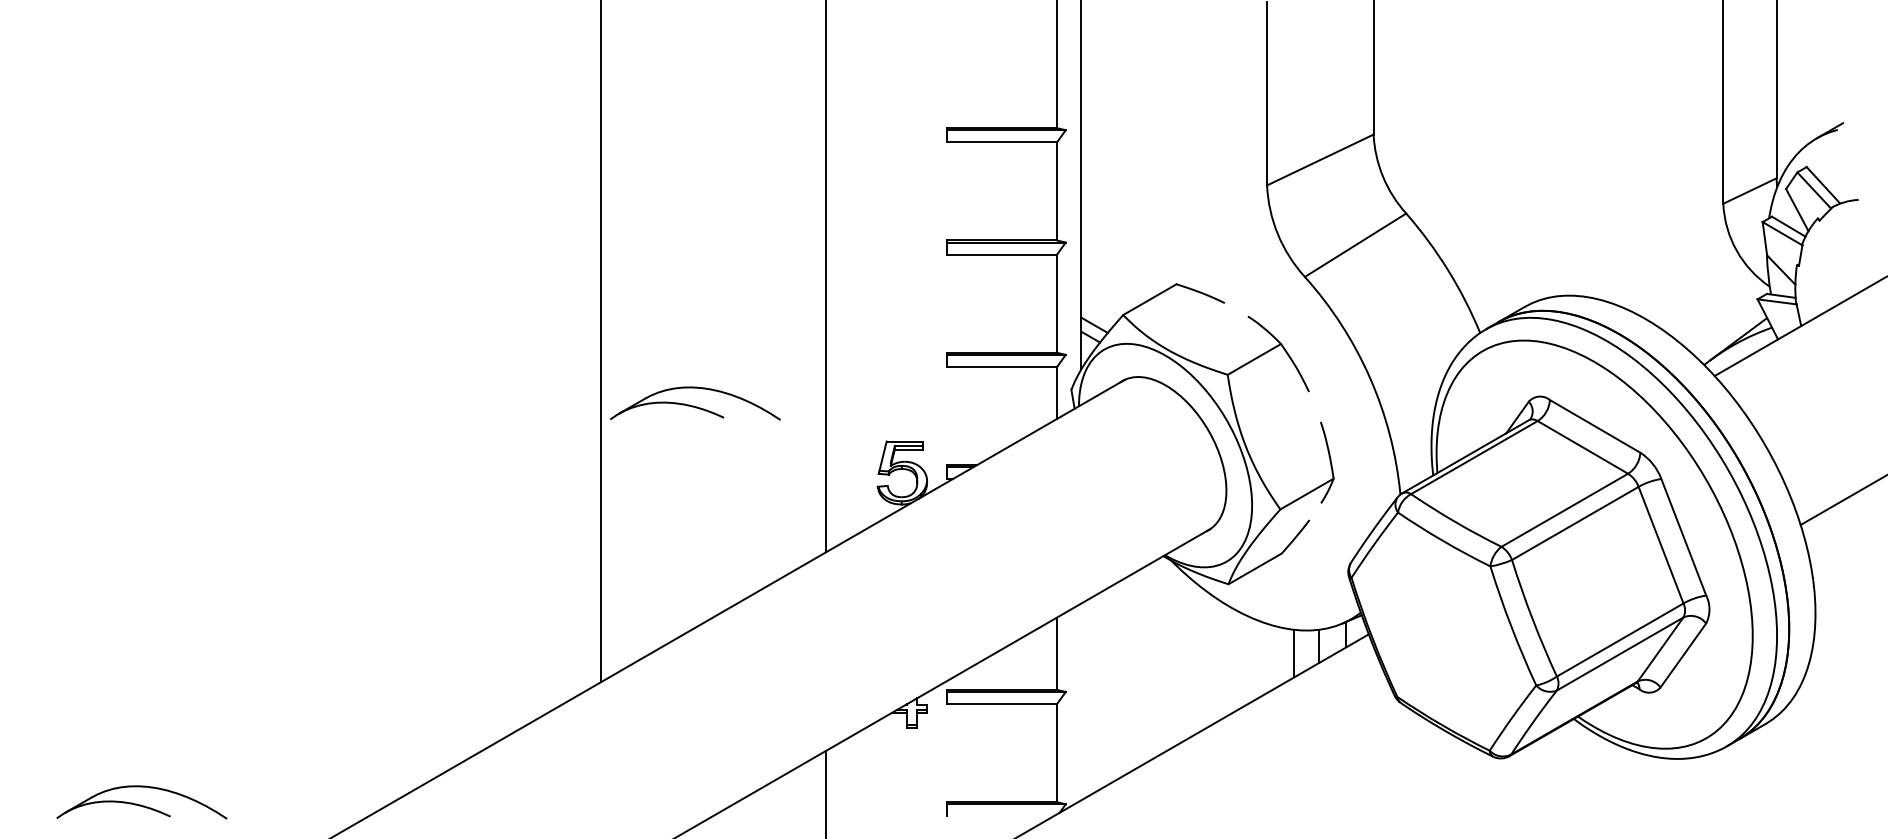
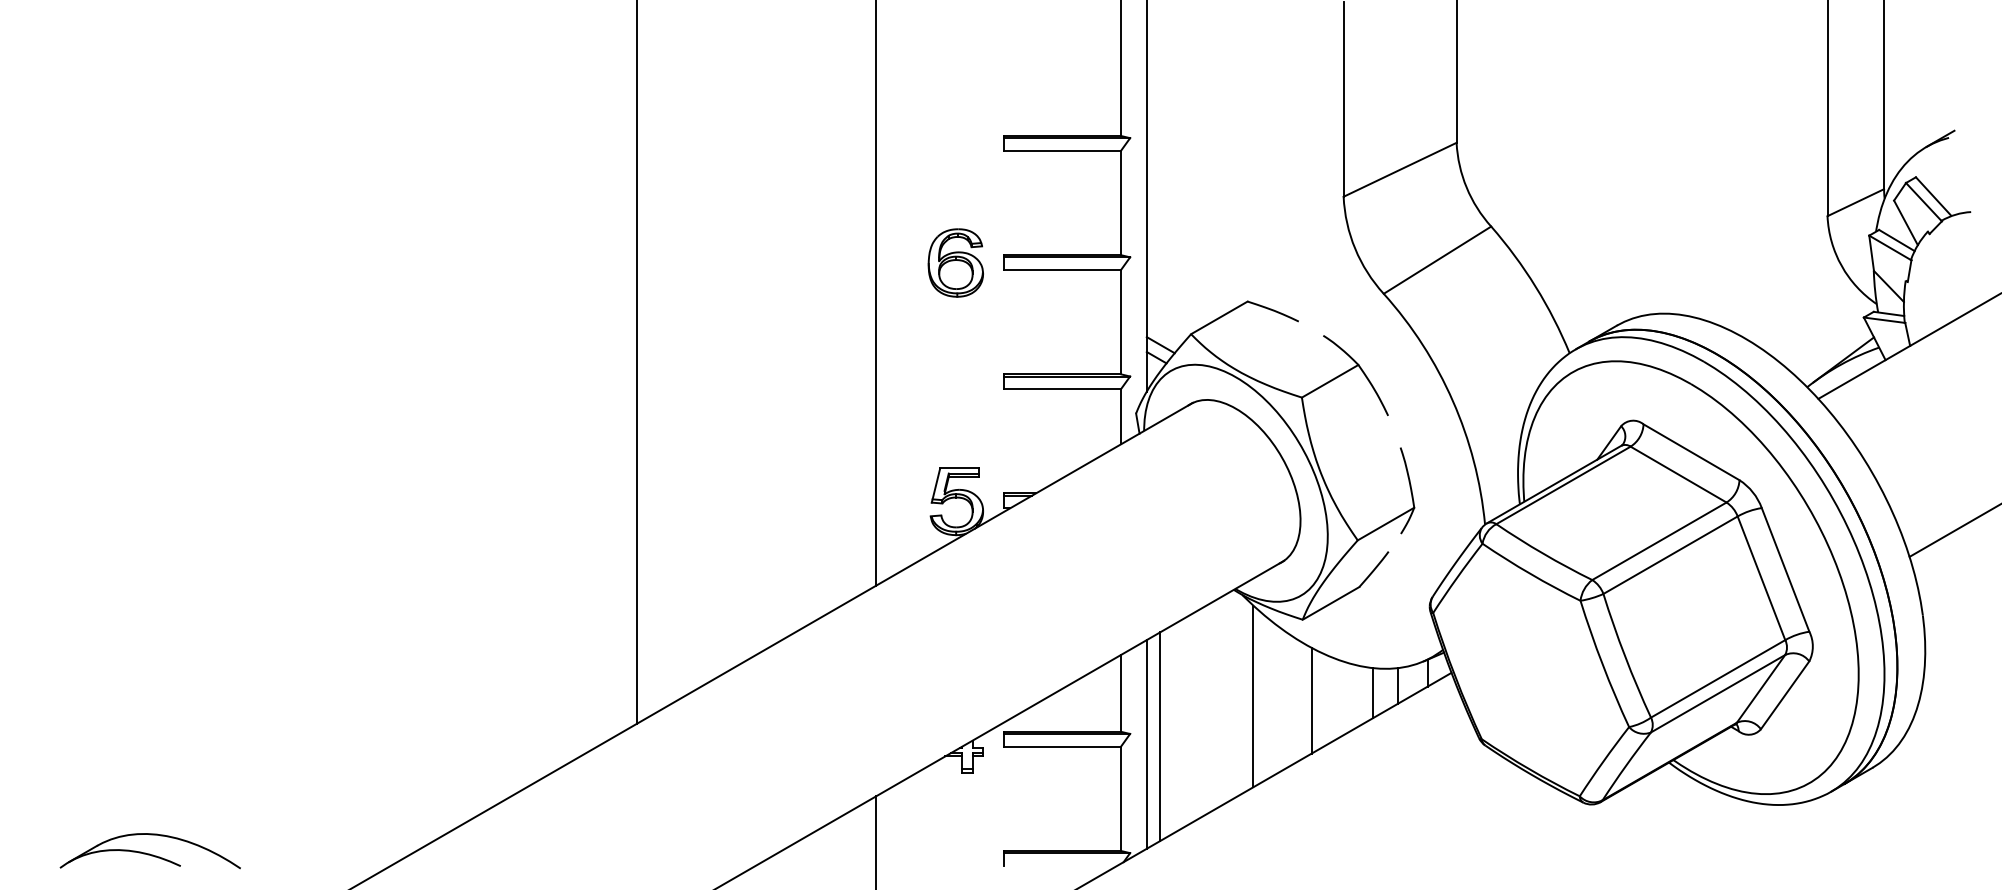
part: (901, 247) -> (955, 262), added
part: (694, 403) -> (736, 428), removed
line: (1182, 656) -> (1253, 696), added
line: (1236, 660) -> (1311, 700), added
line: (1094, 694) -> (1160, 736), added
line: (1081, 701) -> (1146, 744), added

